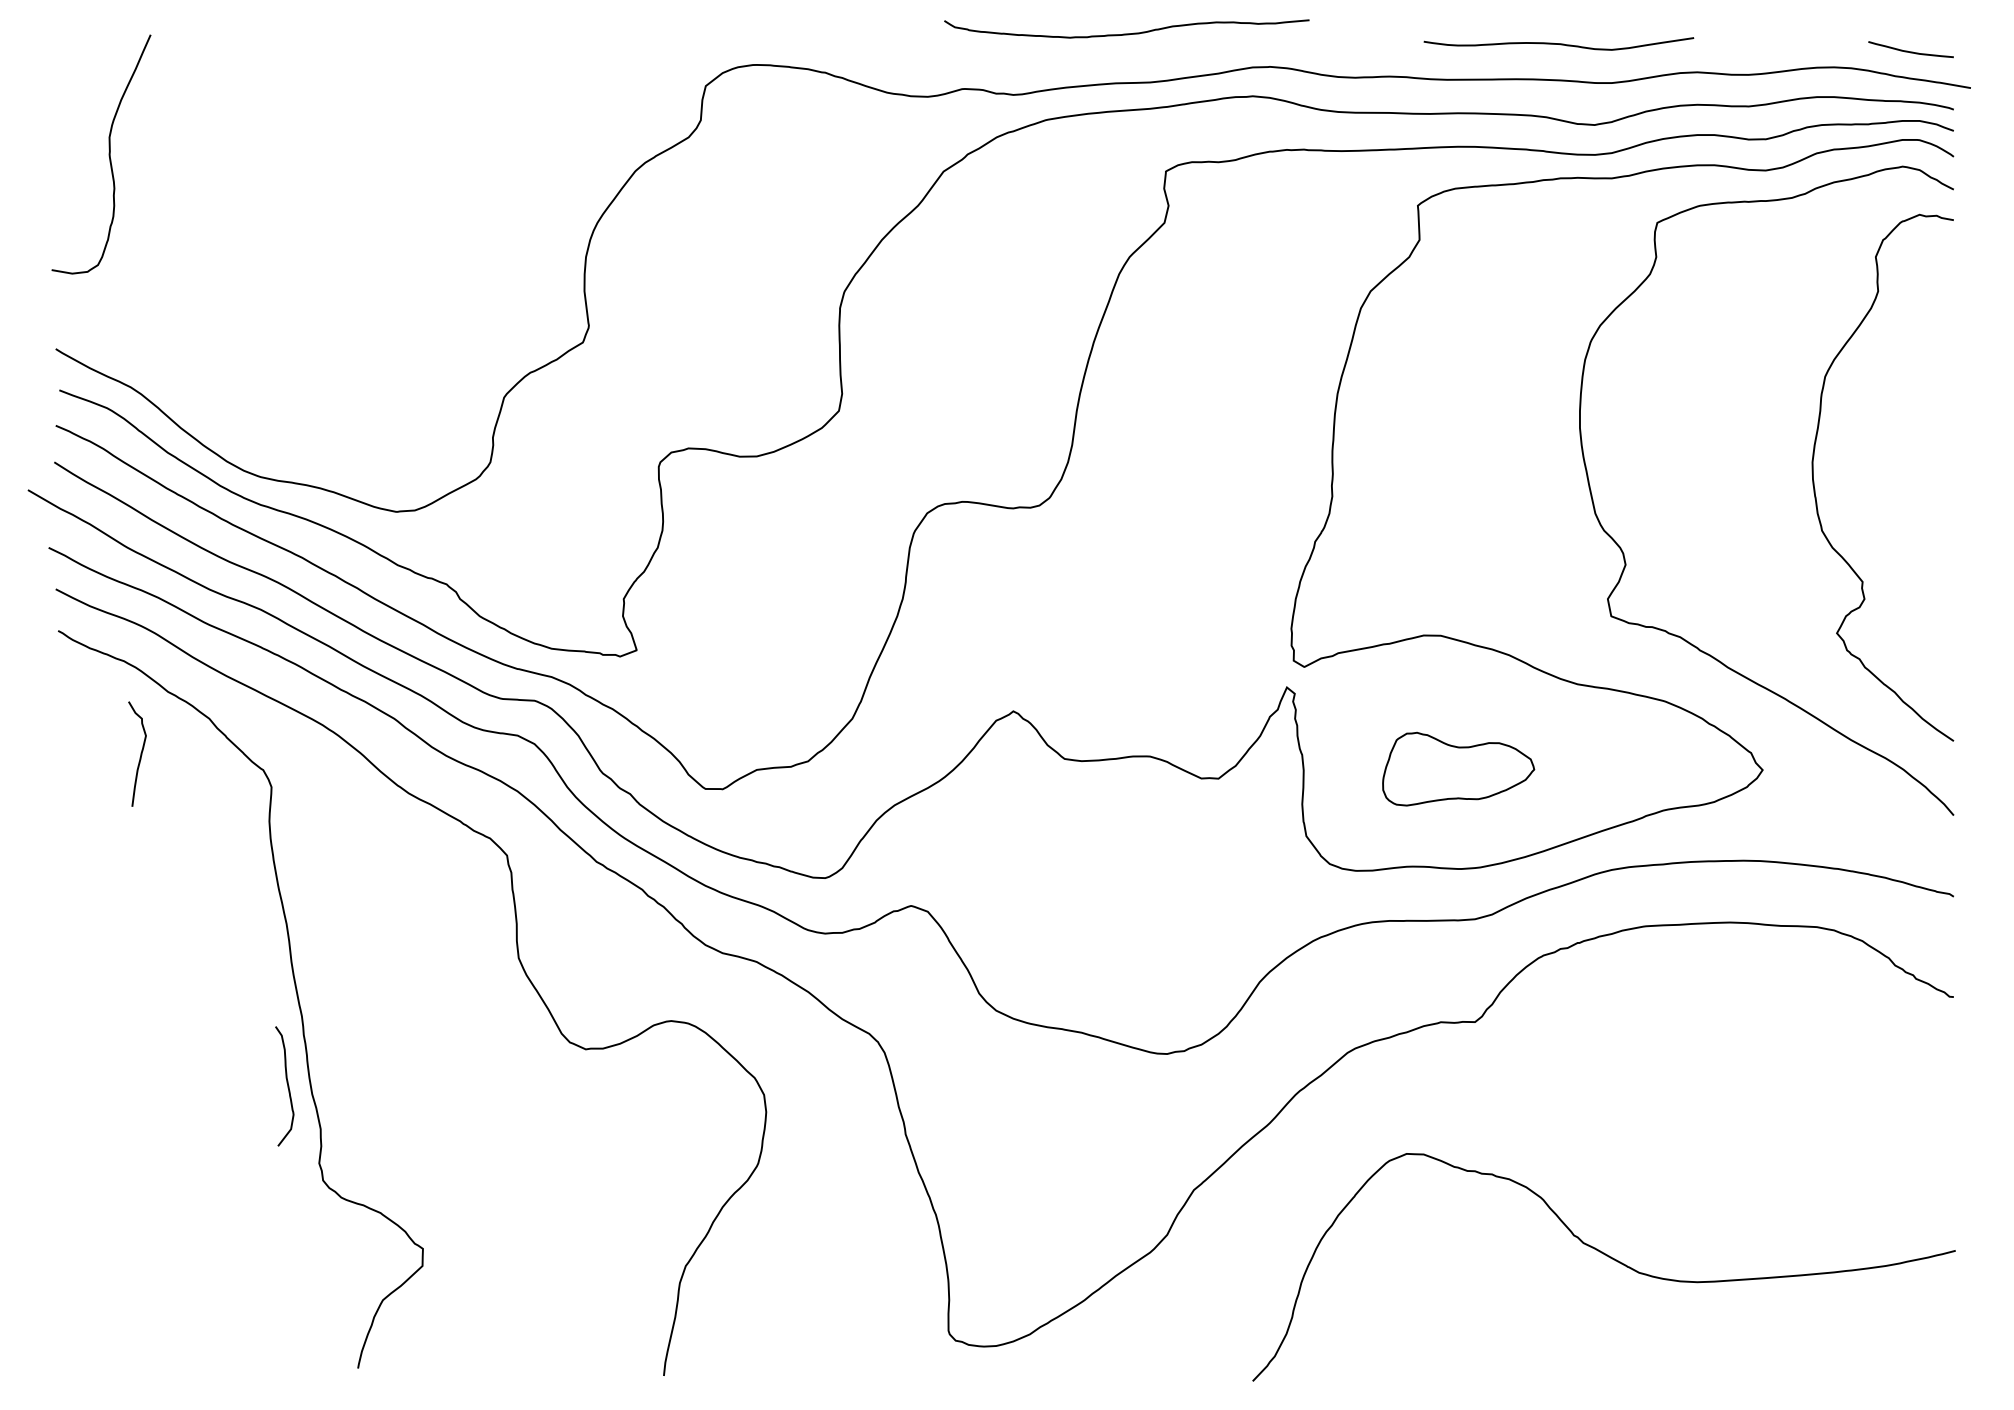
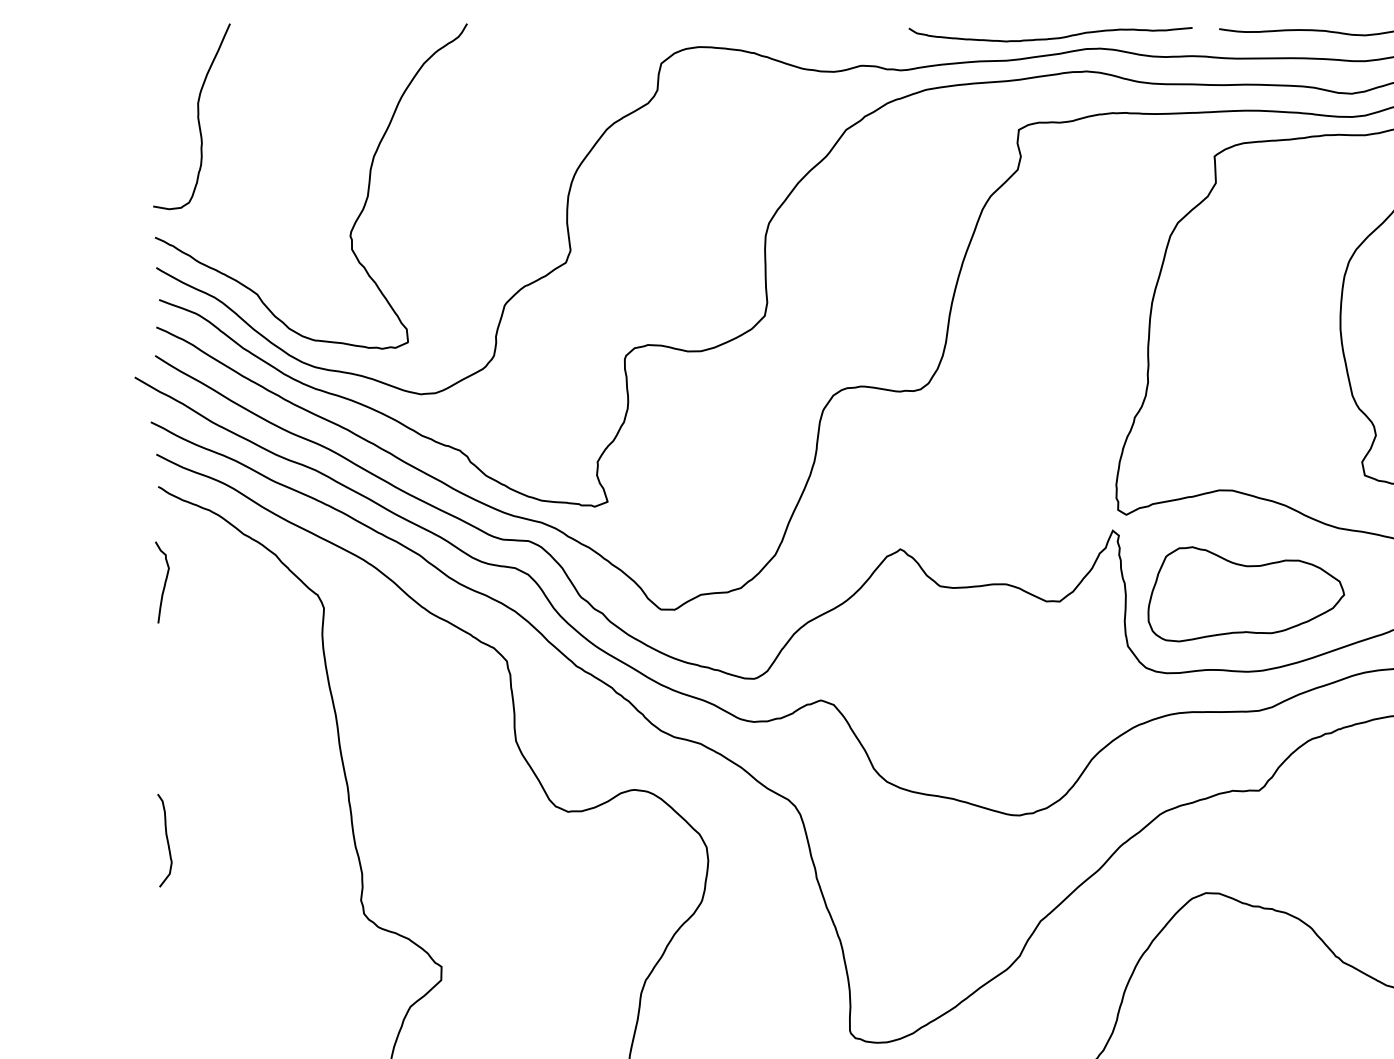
curve: (1126, 33) -> (1050, 38), moved
curve: (315, 282) -> (358, 216), added
curve: (140, 753) -> (164, 582), moved
part: (1458, 768) -> (1246, 593), size x1.67
curve: (287, 1086) -> (167, 840), moved

